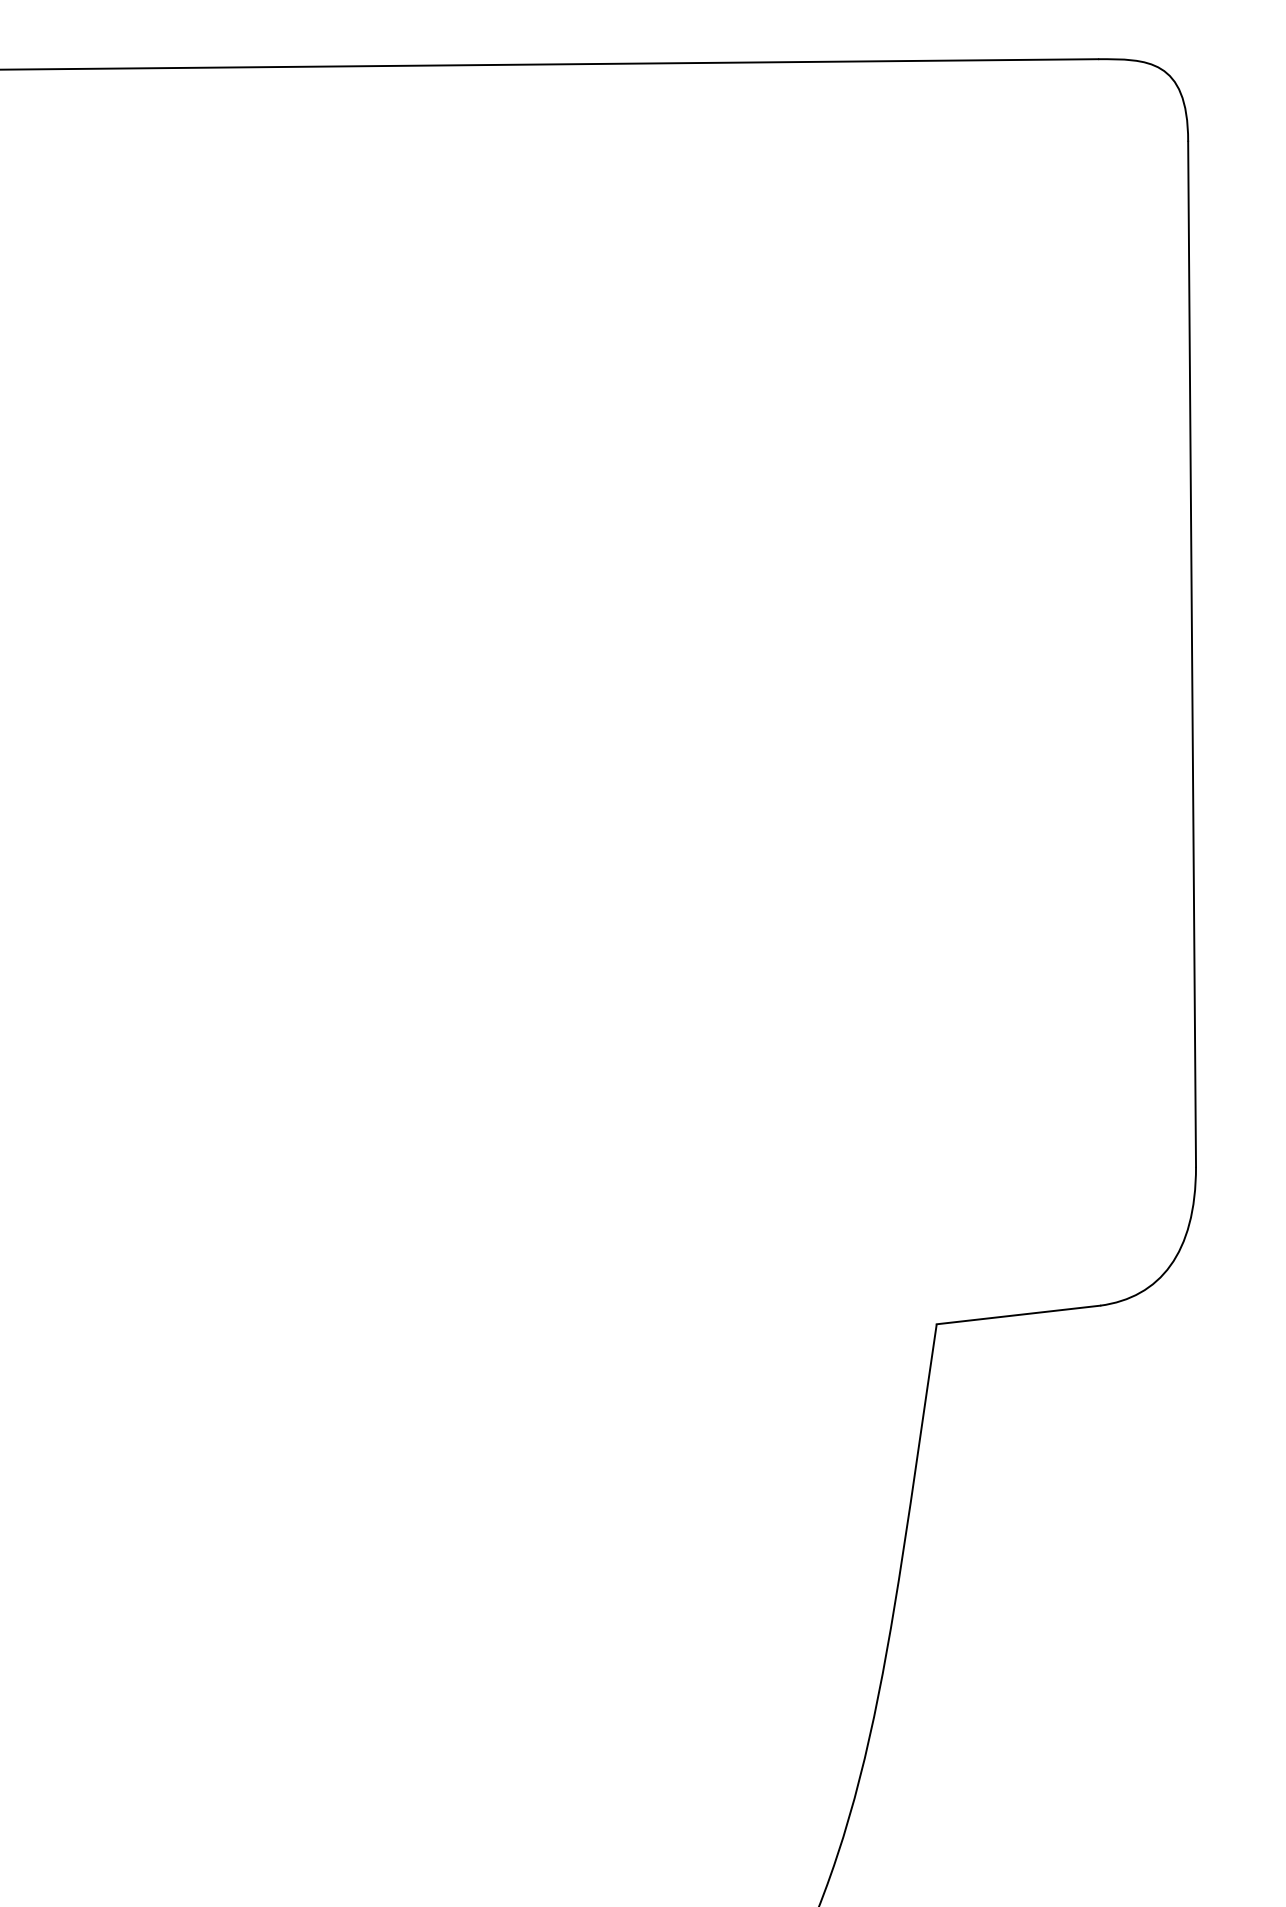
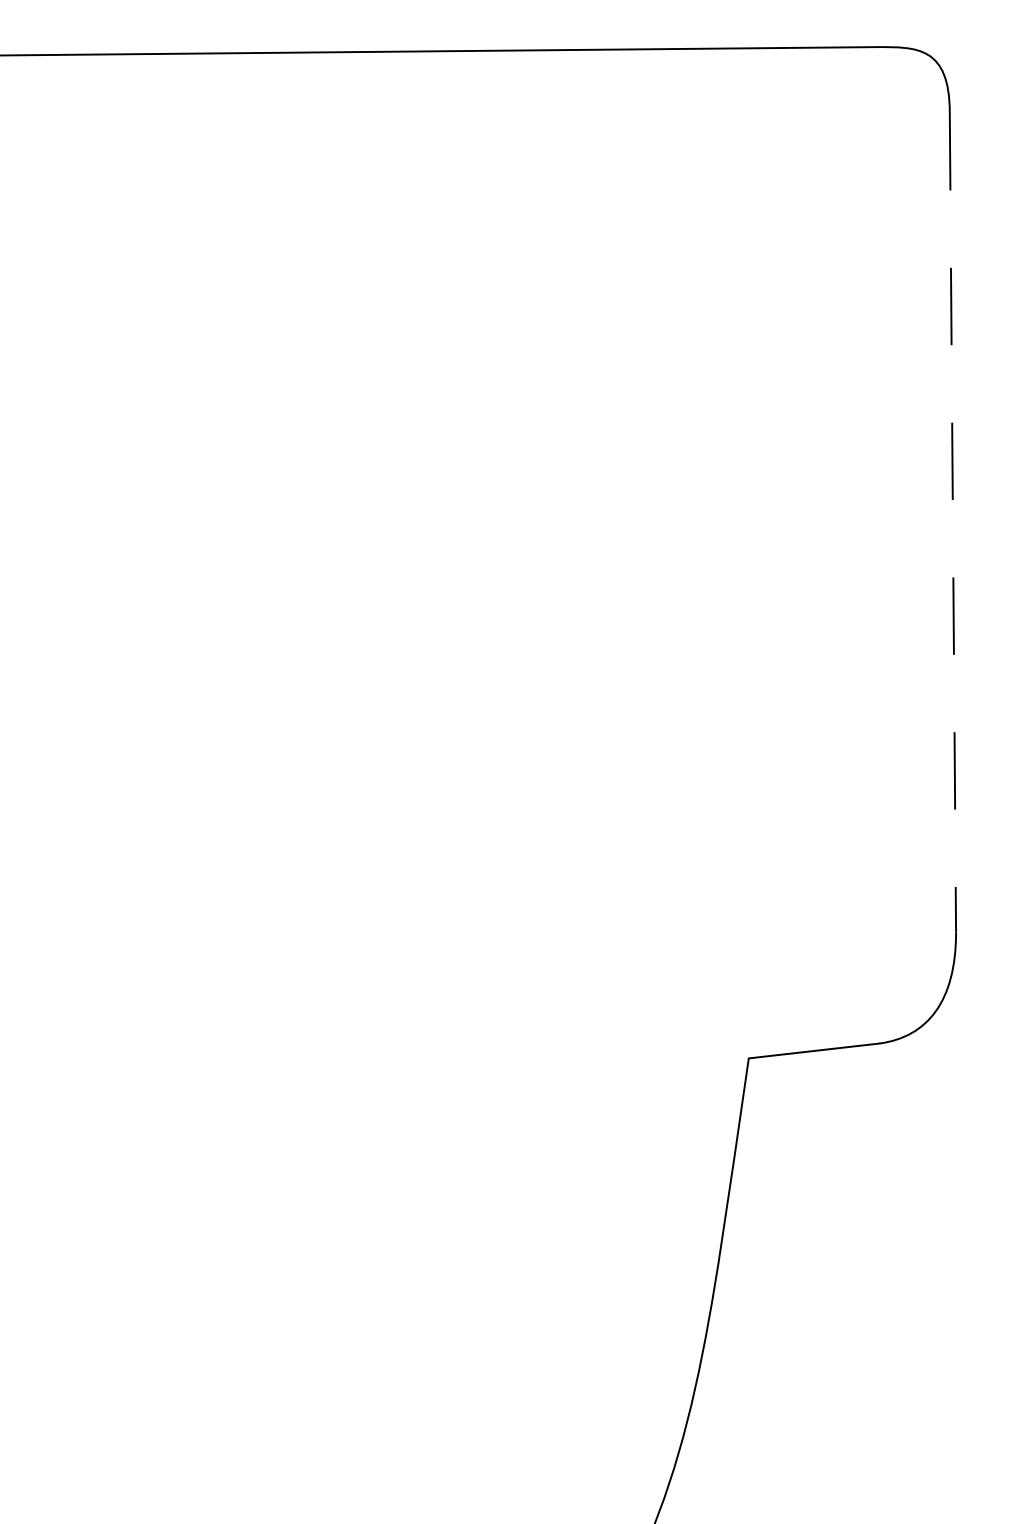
line: (1192, 654) -> (953, 522), solid -> dashed

